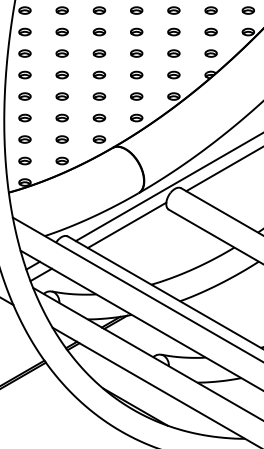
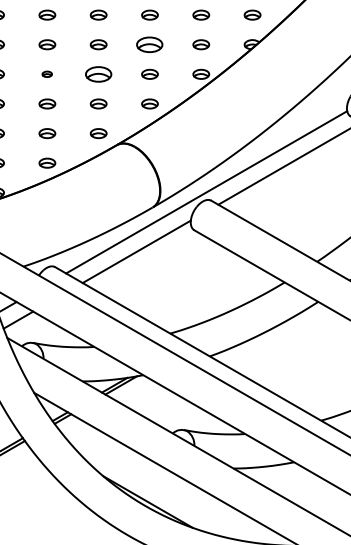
part: (136, 74) -> (149, 43), size x1.6
part: (61, 96) -> (46, 74), size x0.6
part: (99, 96) -> (98, 74), size x1.6

